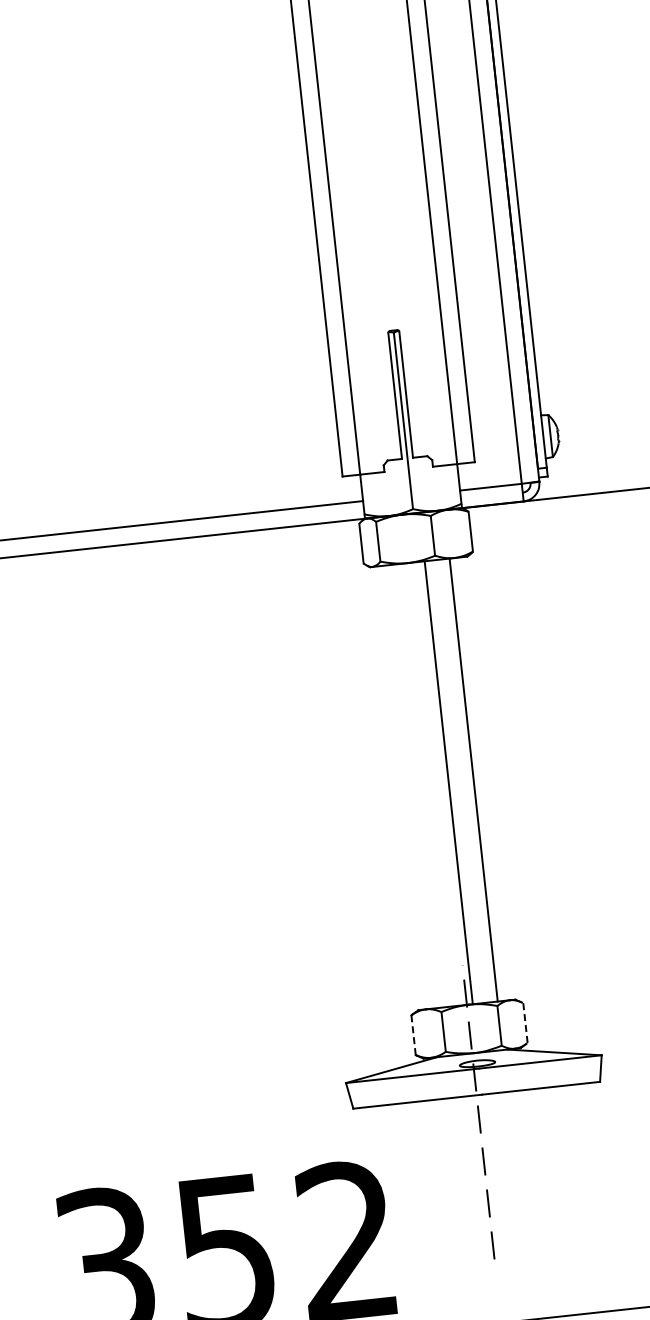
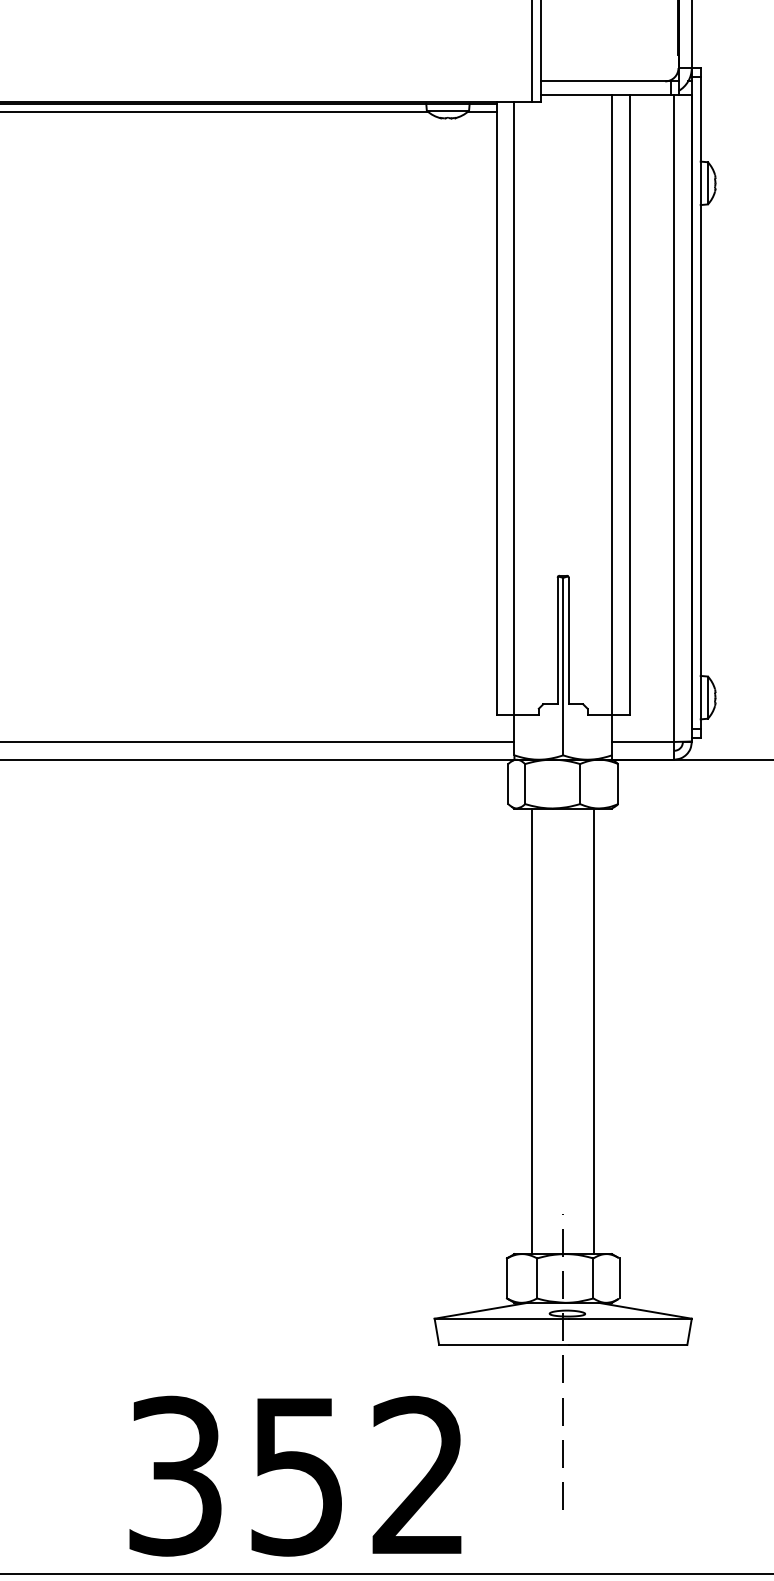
line: (449, 782) -> (532, 1031), moved
line: (525, 1023) -> (619, 1278), dashed -> solid
line: (413, 1035) -> (506, 1278), dashed -> solid

